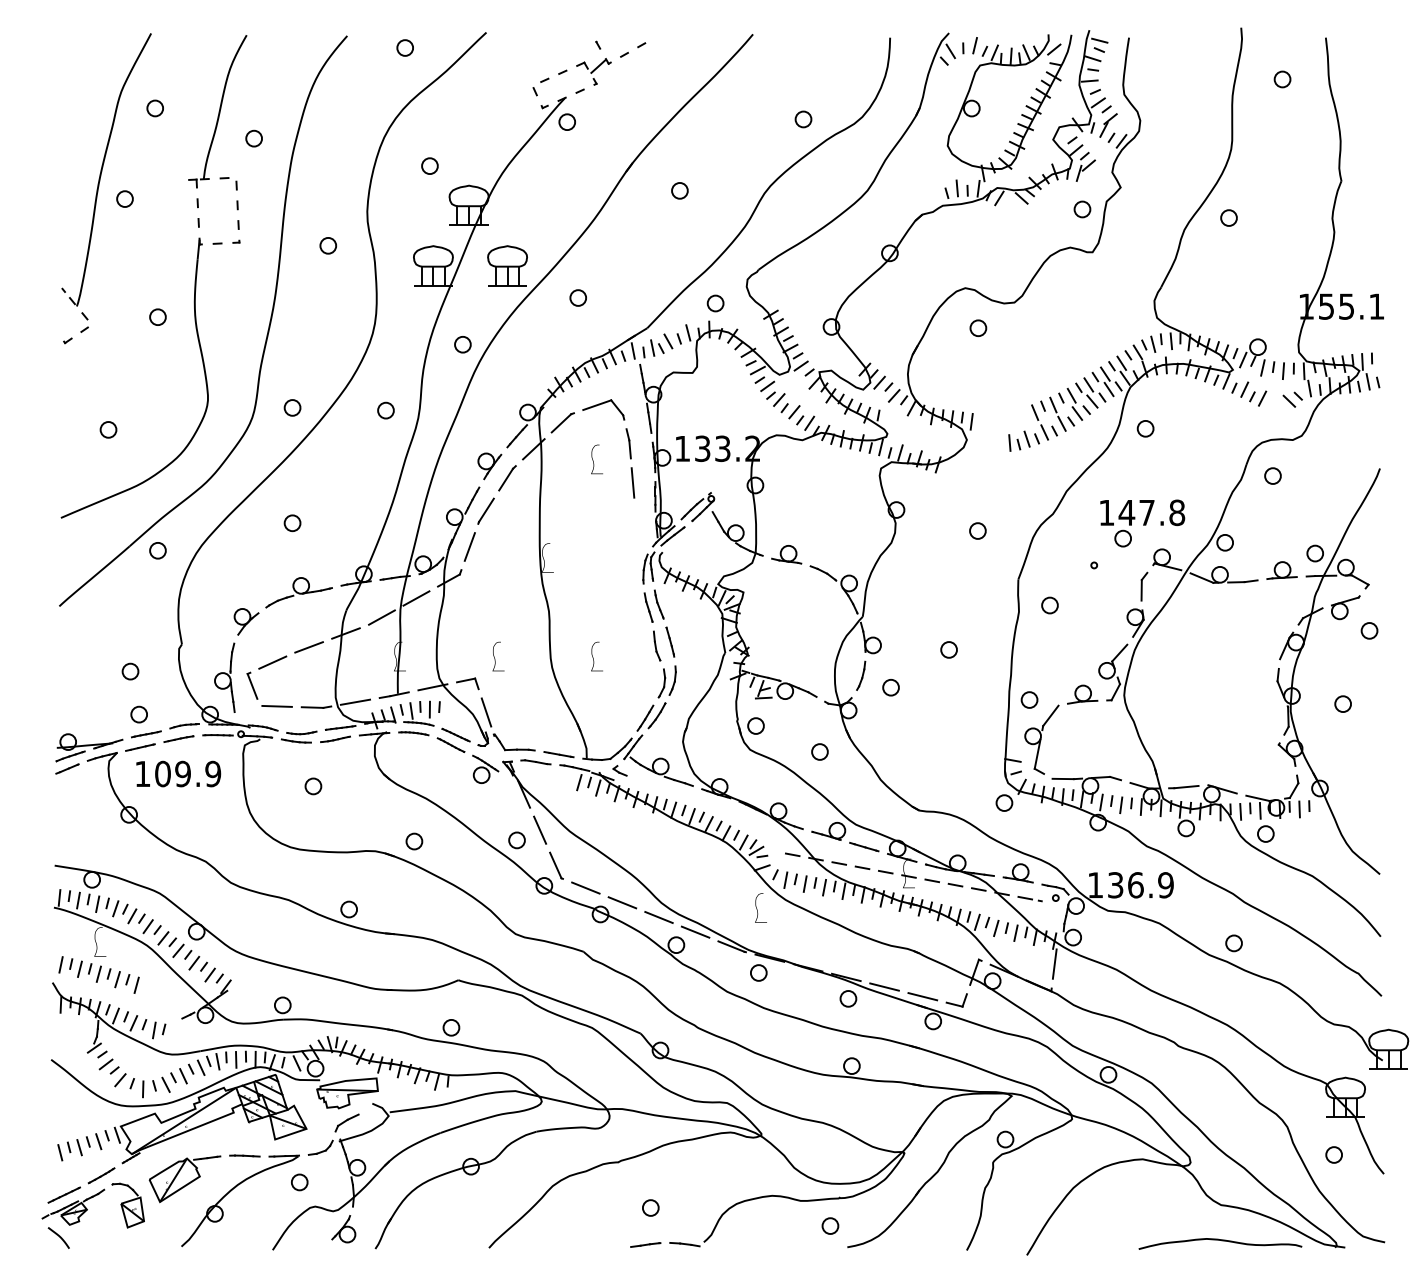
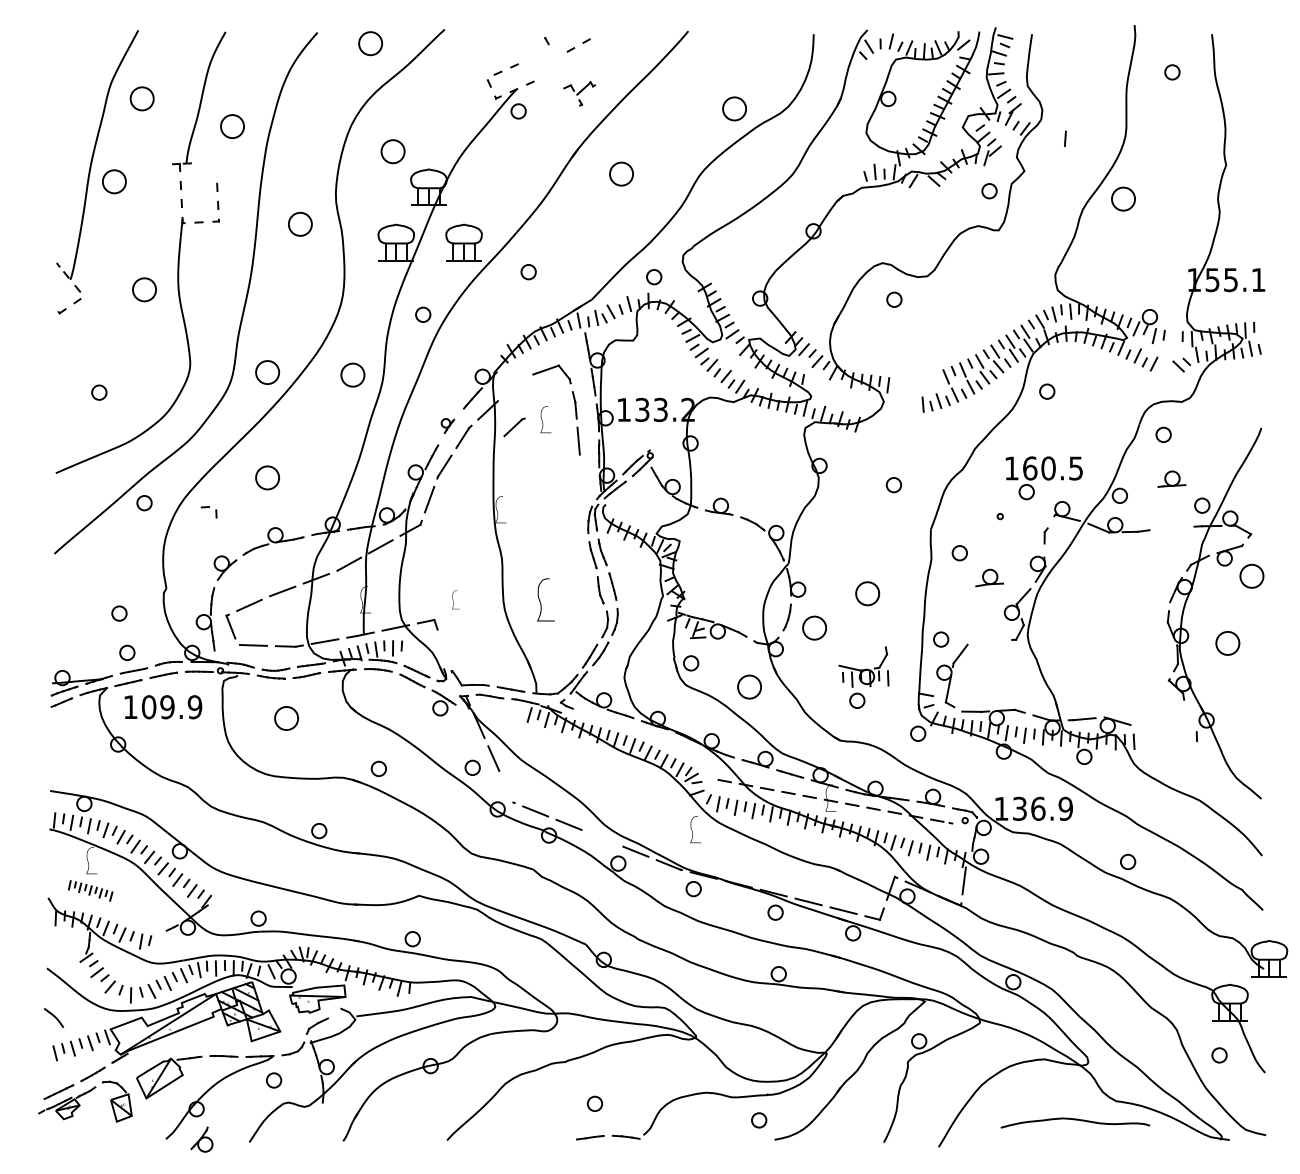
part: (404, 47) -> (369, 43), size x1.6
part: (593, 71) -> (579, 93), moved
part: (154, 108) -> (141, 98), size x1.6
part: (803, 119) -> (734, 108), size x1.6
part: (253, 138) -> (231, 126), size x1.6
part: (429, 165) -> (392, 151), size x1.6
part: (228, 183) -> (208, 512), moved
part: (679, 190) -> (621, 173), size x1.6
part: (124, 198) -> (113, 181), size x1.6
part: (1228, 217) -> (1122, 198), size x1.6
part: (327, 245) -> (299, 224), size x1.6
part: (157, 316) -> (144, 289), size x1.6
line: (1283, 370) -> (1065, 138), moved
part: (292, 407) -> (267, 372), size x1.6
part: (385, 410) -> (352, 374), size x1.6
line: (562, 422) -> (514, 427), moved
part: (489, 466) -> (447, 426), size x0.6
text: (1151, 512) -> (1052, 468), 147.8 -> 160.5
part: (292, 523) -> (267, 478), size x1.6
part: (1281, 570) -> (1171, 479), moved
part: (1144, 586) -> (1046, 535), size x0.6
part: (1369, 630) -> (1251, 576), size x1.6
part: (948, 649) -> (867, 593), size x1.6
part: (498, 656) -> (455, 599), size x0.7
part: (596, 656) -> (545, 599), size x1.6
part: (890, 687) -> (814, 628), size x1.6
part: (1082, 694) -> (989, 577), moved
part: (1342, 703) -> (1227, 642), size x1.6
line: (486, 712) -> (444, 650), removed
part: (819, 751) -> (749, 686), size x1.6
part: (313, 786) -> (286, 718), size x1.6
part: (1272, 808) -> (863, 677), moved
line: (555, 865) -> (507, 790), removed
line: (658, 917) -> (602, 838), removed
part: (98, 974) -> (90, 890), size x0.6
part: (343, 1229) -> (201, 1139), moved
curve: (58, 1236) -> (53, 1016), moved
curve: (1221, 1241) -> (1076, 1120), moved

